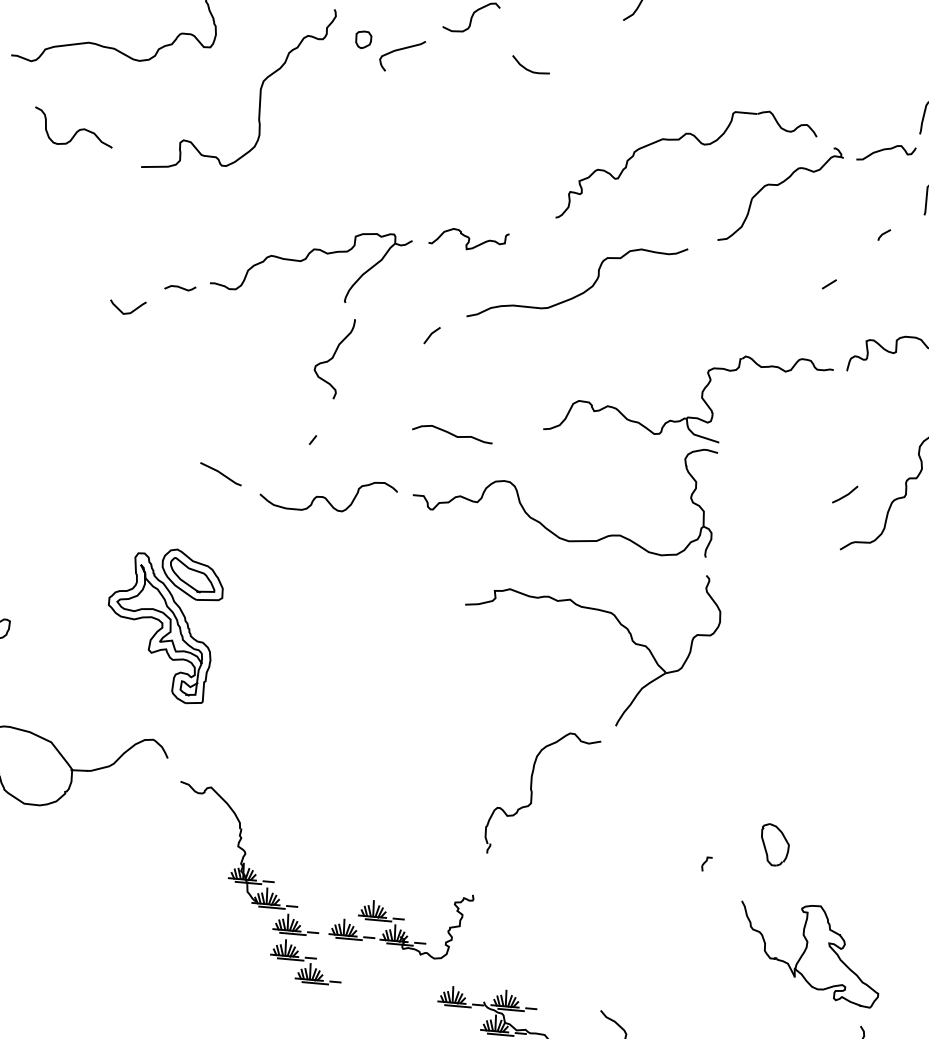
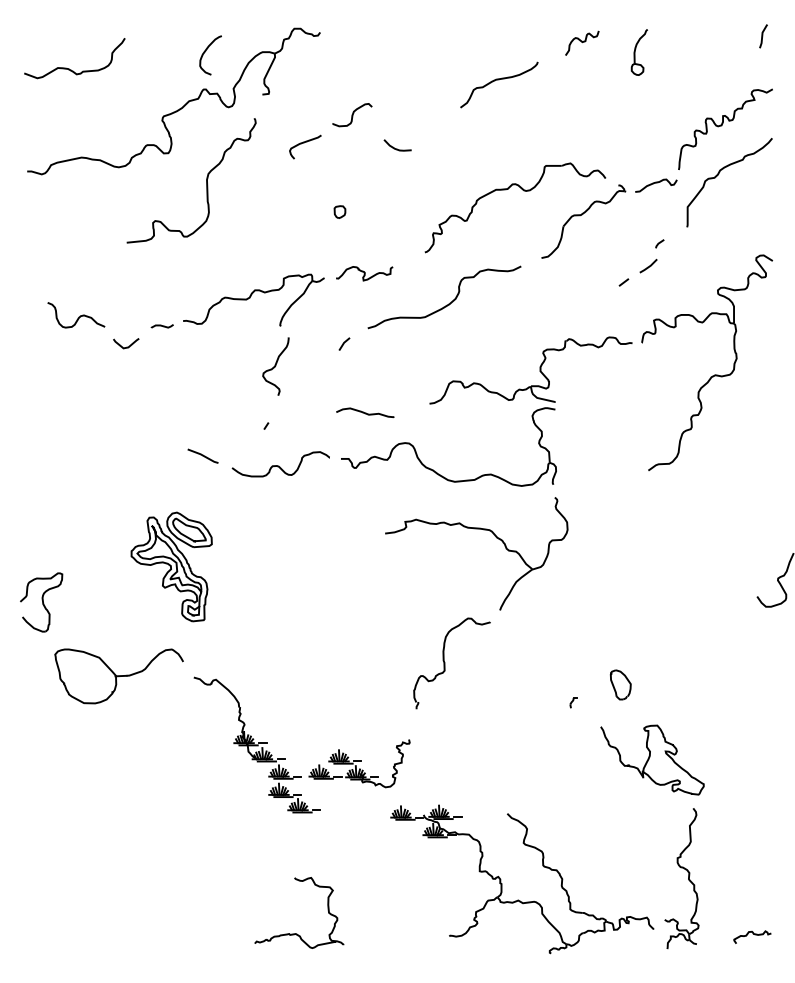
part: (363, 38) -> (339, 211), moved
curve: (76, 130) -> (78, 316), moved
line: (846, 493) -> (649, 265), moved

